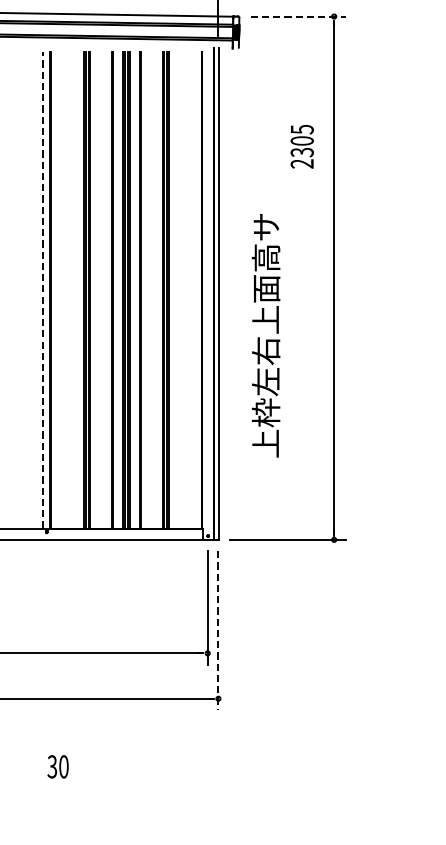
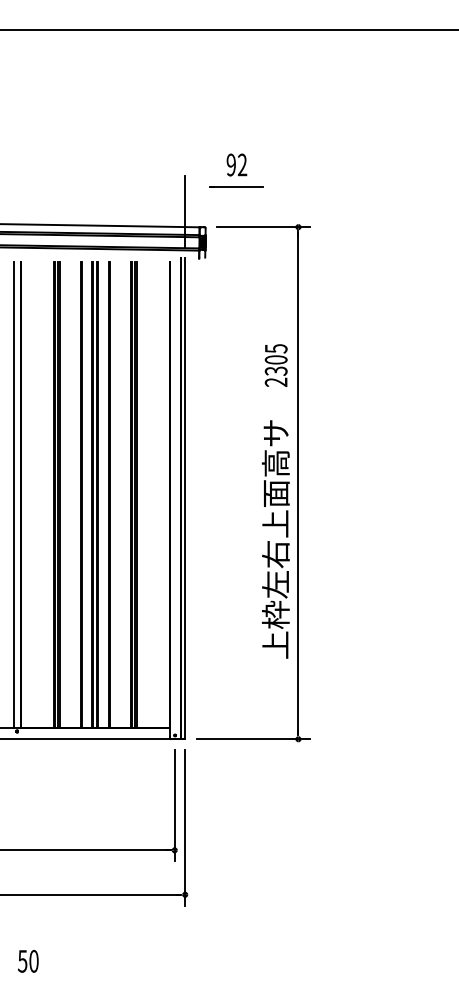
line: (298, 16) -> (263, 227), dashed -> solid
text: (301, 146) -> (275, 365), moved
line: (42, 290) -> (13, 495), dashed -> solid
text: (265, 335) -> (275, 539), moved
line: (218, 631) -> (185, 828), dashed -> solid
text: (52, 765) -> (22, 960), 30 -> 50

